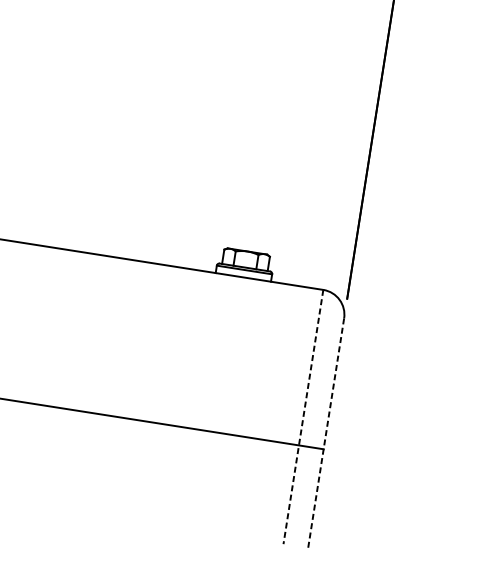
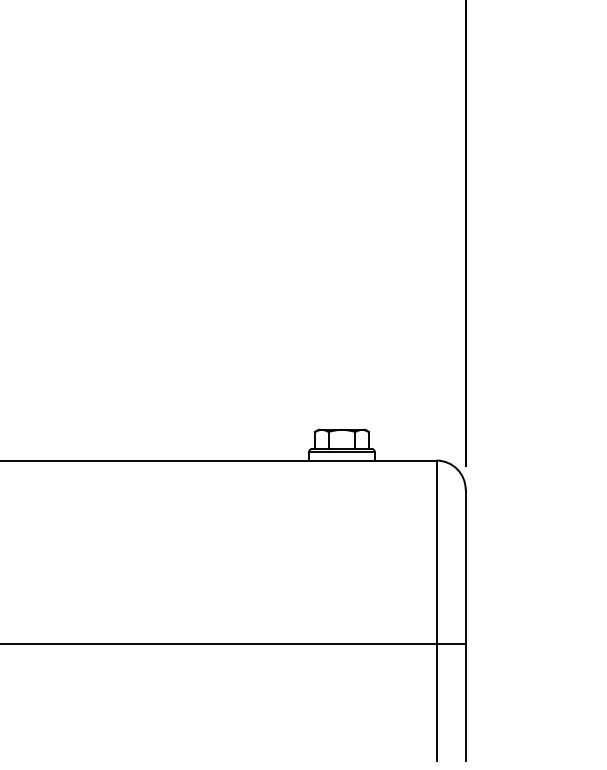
line: (303, 417) -> (436, 611), dashed -> solid
line: (325, 433) -> (465, 625), dashed -> solid

